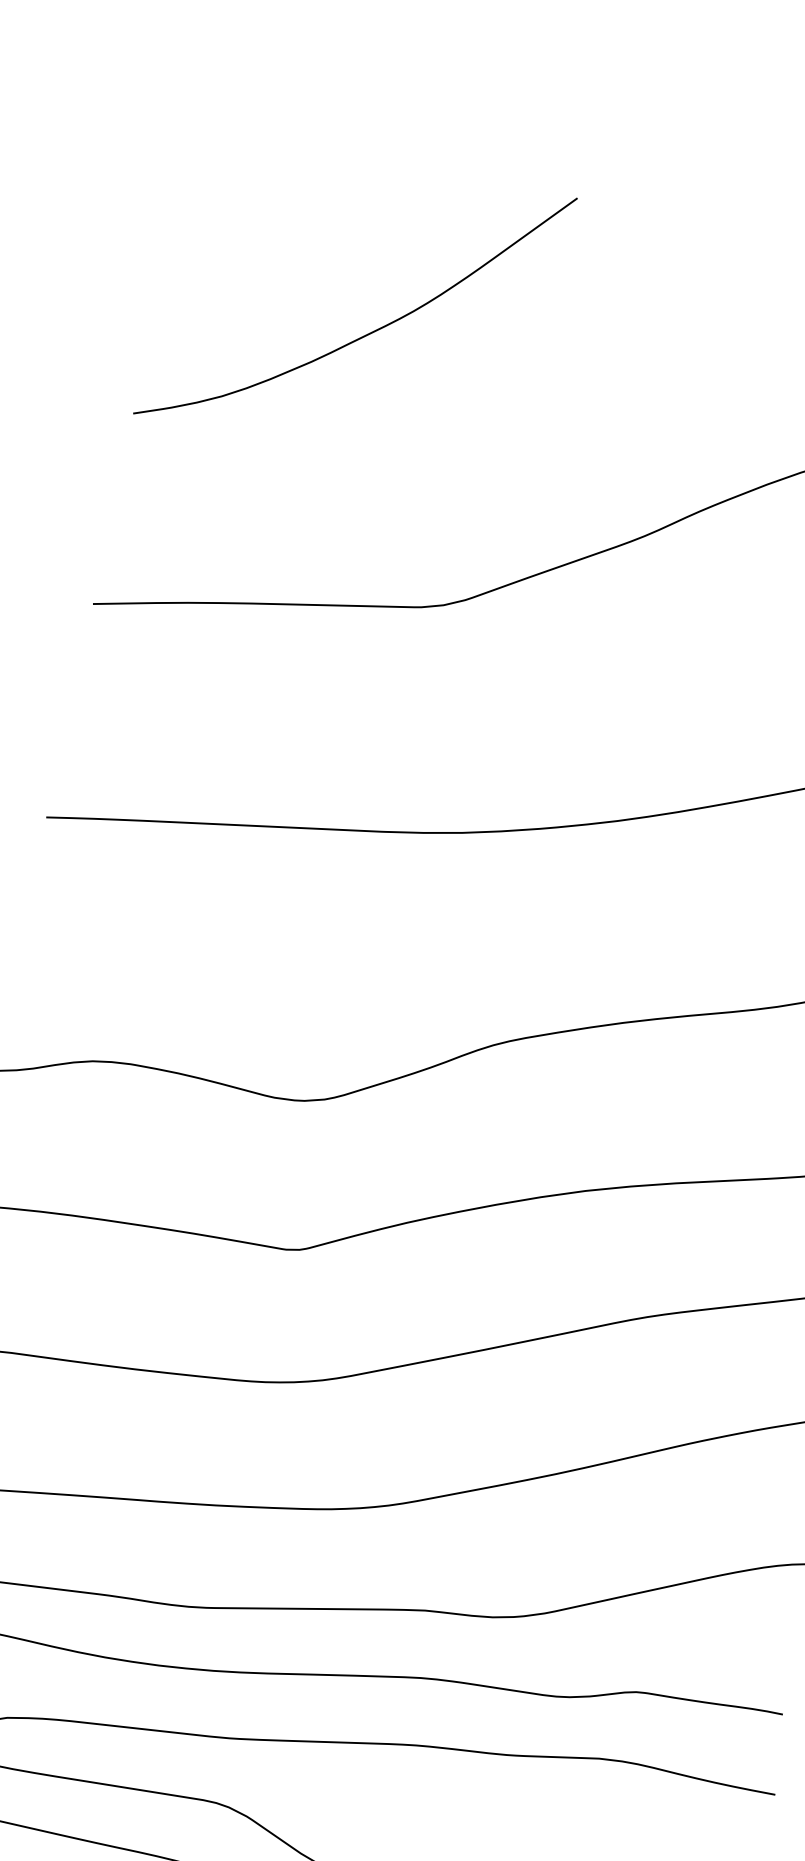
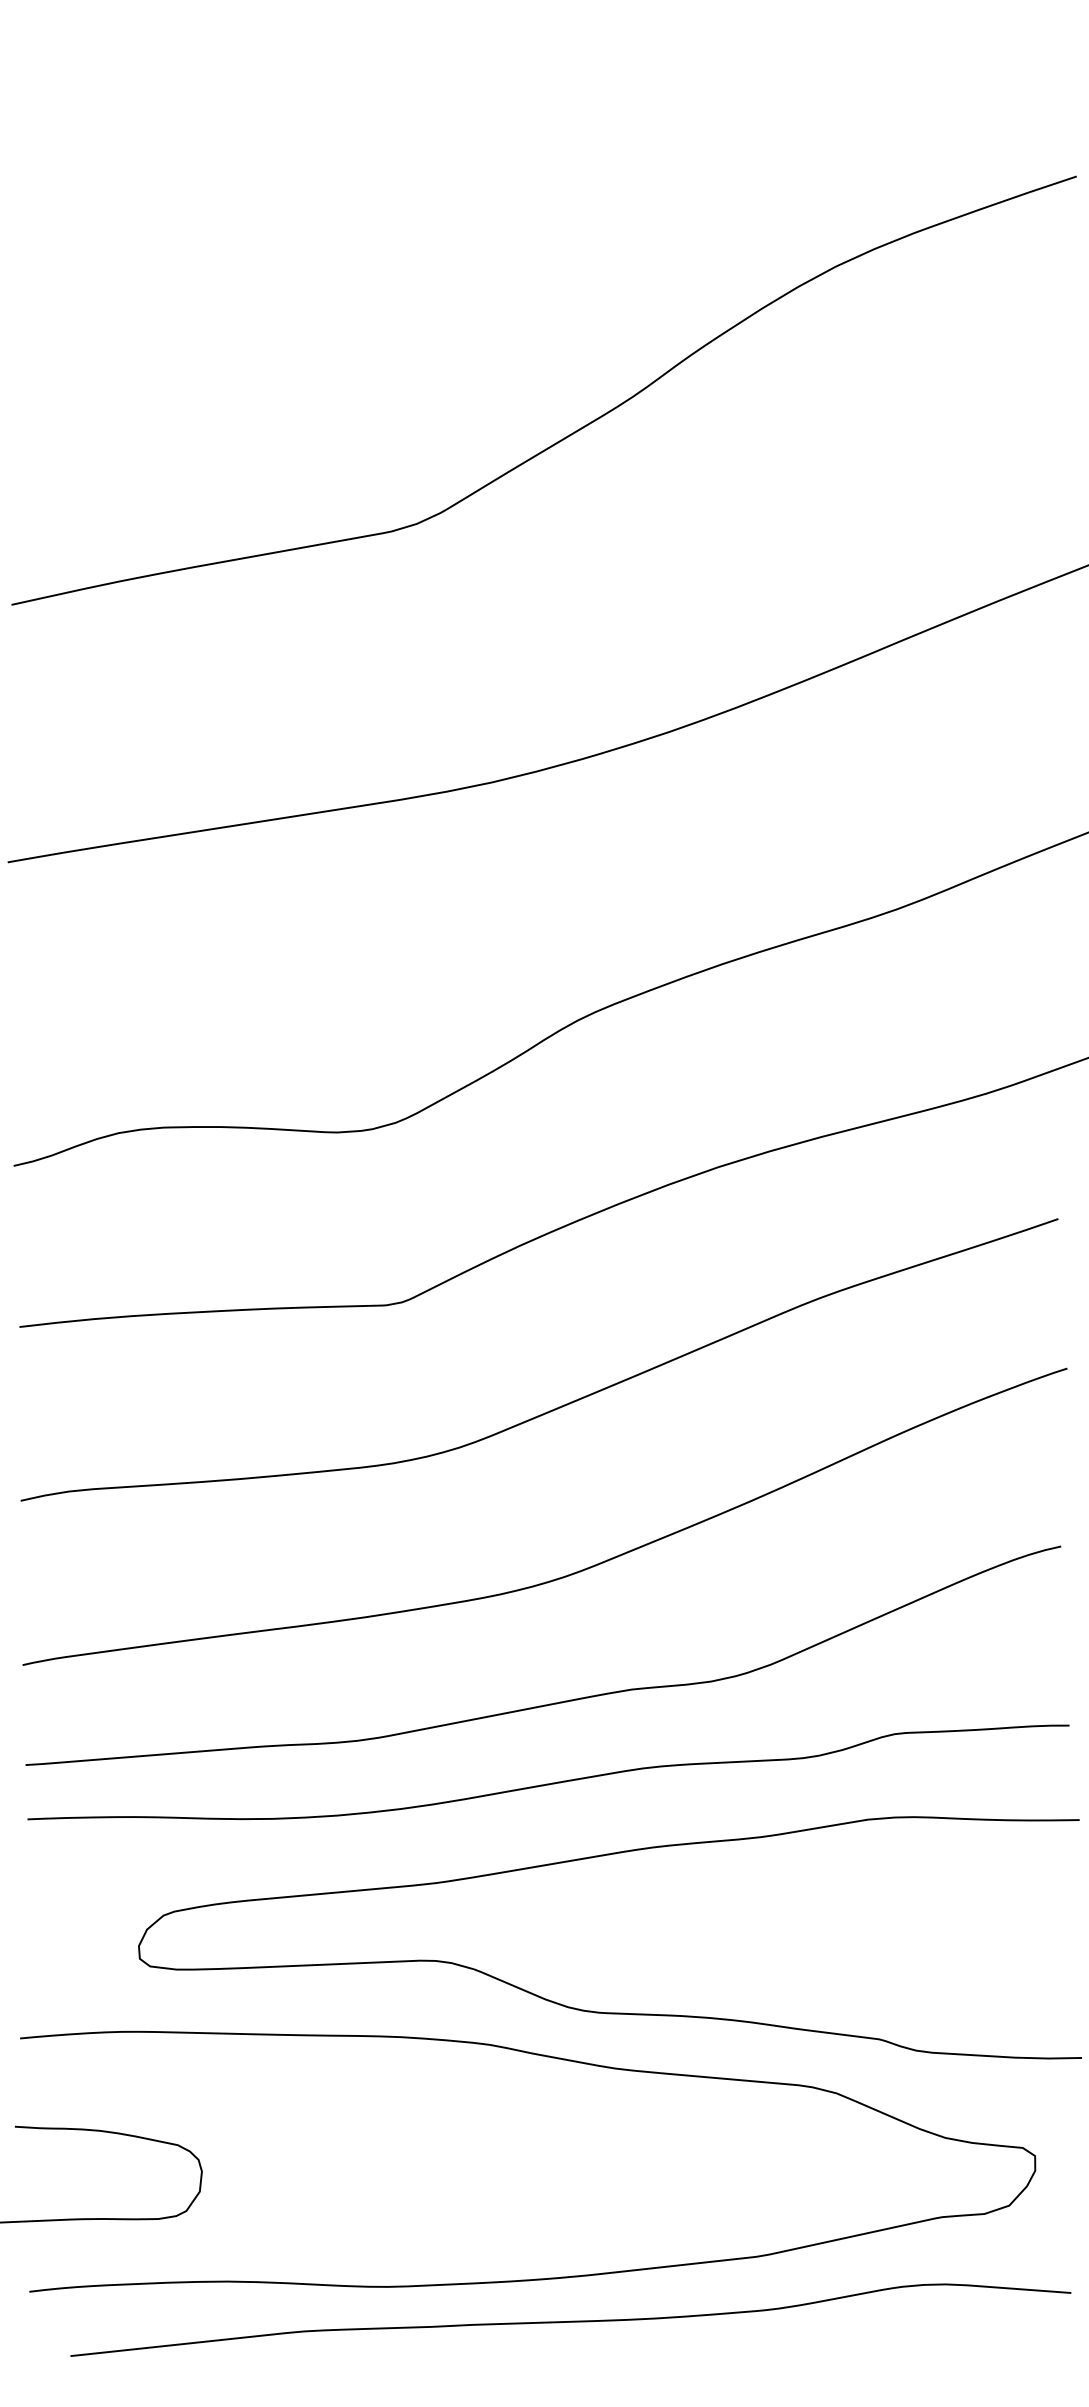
curve: (366, 333) -> (264, 228), removed

